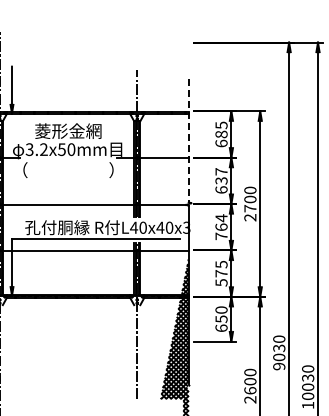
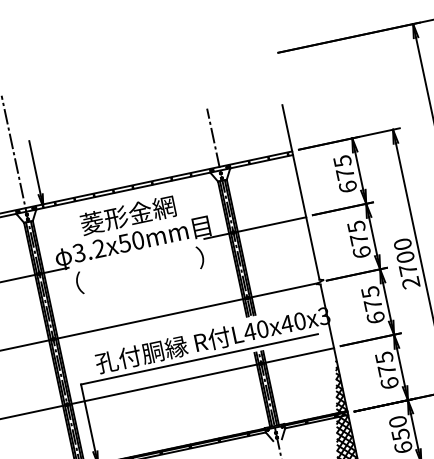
text: (221, 134) -> (345, 174), 685 -> 675
line: (188, 140) -> (300, 192), dashed -> solid
text: (221, 176) -> (357, 233), 637 -> 675
text: (221, 227) -> (373, 305), 764 -> 675
text: (221, 282) -> (389, 382), 575 -> 675

